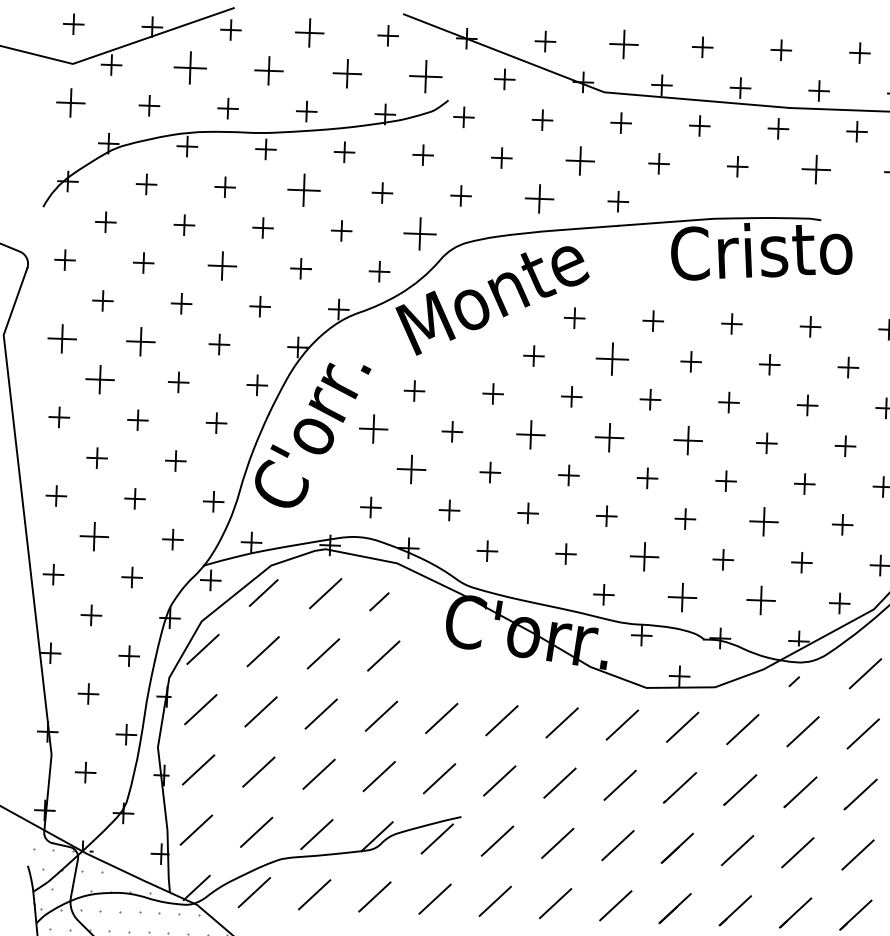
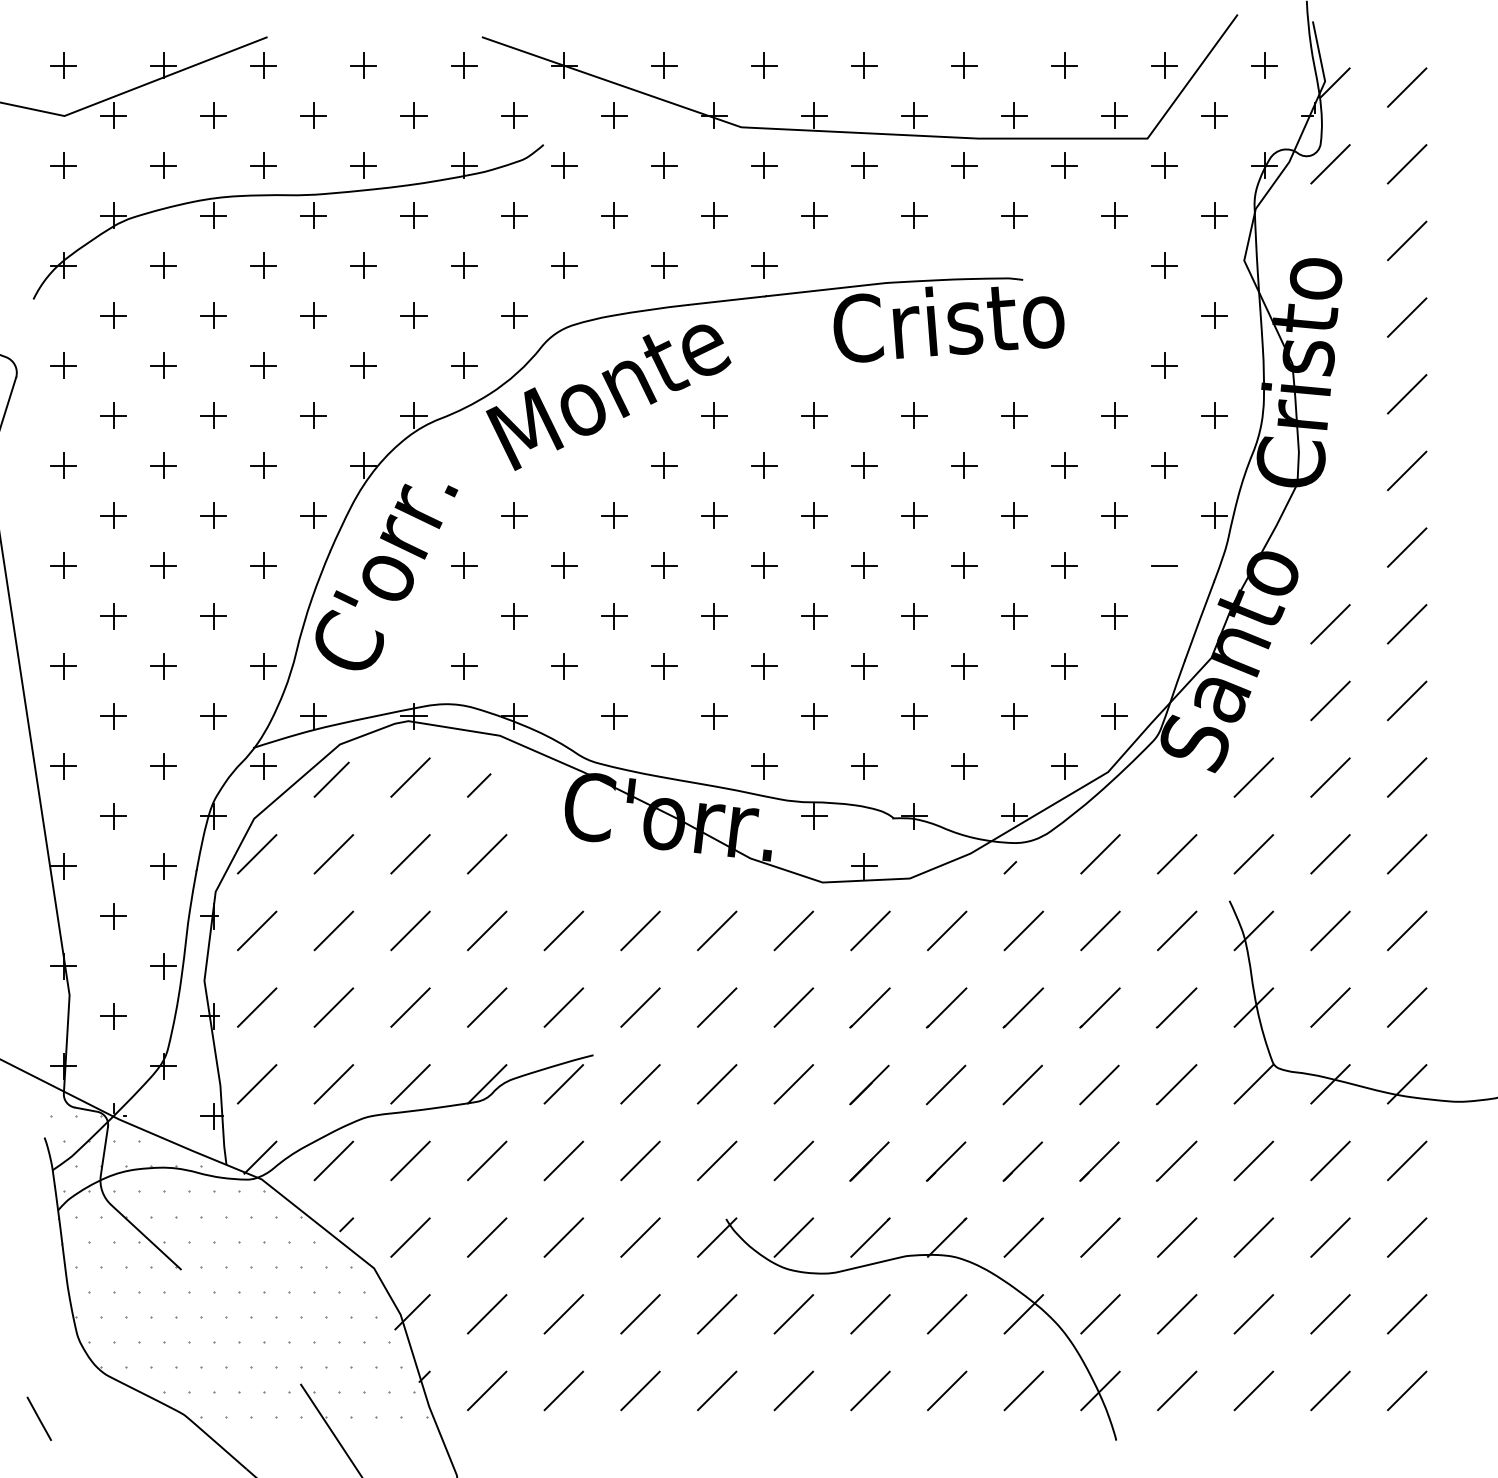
part: (309, 32) -> (363, 65), size x0.71
part: (624, 44) -> (764, 65), size x0.71
part: (189, 67) -> (213, 115), size x0.62
part: (268, 70) -> (313, 115), size x0.71
part: (347, 73) -> (413, 115), size x0.71
part: (426, 76) -> (514, 115), size x0.62
part: (70, 102) -> (63, 165), size x0.71
part: (580, 160) -> (714, 215), size x0.71
part: (816, 169) -> (1014, 215), size x0.71
part: (303, 189) -> (363, 265), size x0.62
part: (539, 198) -> (664, 265), size x0.71
part: (420, 233) -> (514, 315), size x0.62
part: (222, 265) -> (263, 365), size x0.71
part: (62, 338) -> (63, 465), size x0.71
part: (140, 341) -> (163, 465), size x0.71
part: (612, 358) -> (764, 465), size x0.62
part: (99, 379) -> (113, 515), size x0.71
part: (374, 428) -> (464, 565), size x0.71
part: (531, 434) -> (664, 565), size x0.71
part: (609, 437) -> (764, 565), size x0.71
part: (688, 440) -> (864, 565), size x0.71
part: (412, 470) -> (514, 616), size x0.71
part: (764, 522) -> (964, 666), size x0.71
part: (94, 537) -> (113, 716), size x0.71
part: (644, 557) -> (814, 716), size x0.71
part: (682, 597) -> (864, 766), size x0.71
part: (761, 600) -> (964, 766), size x0.71

